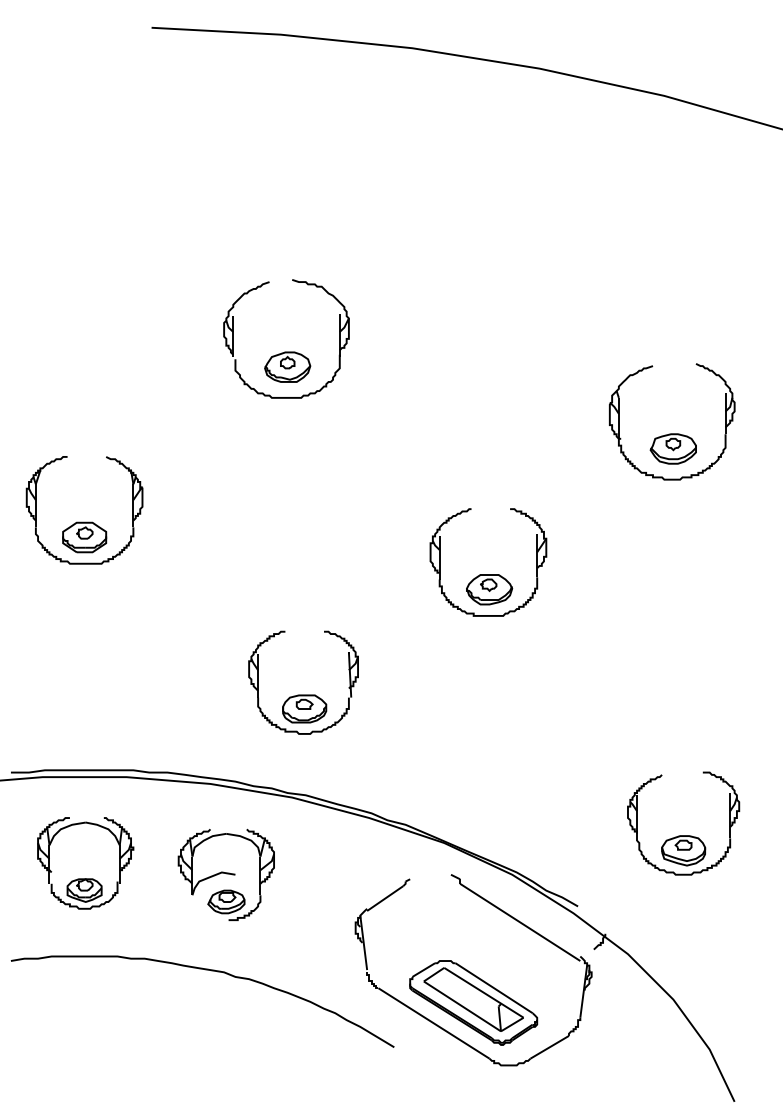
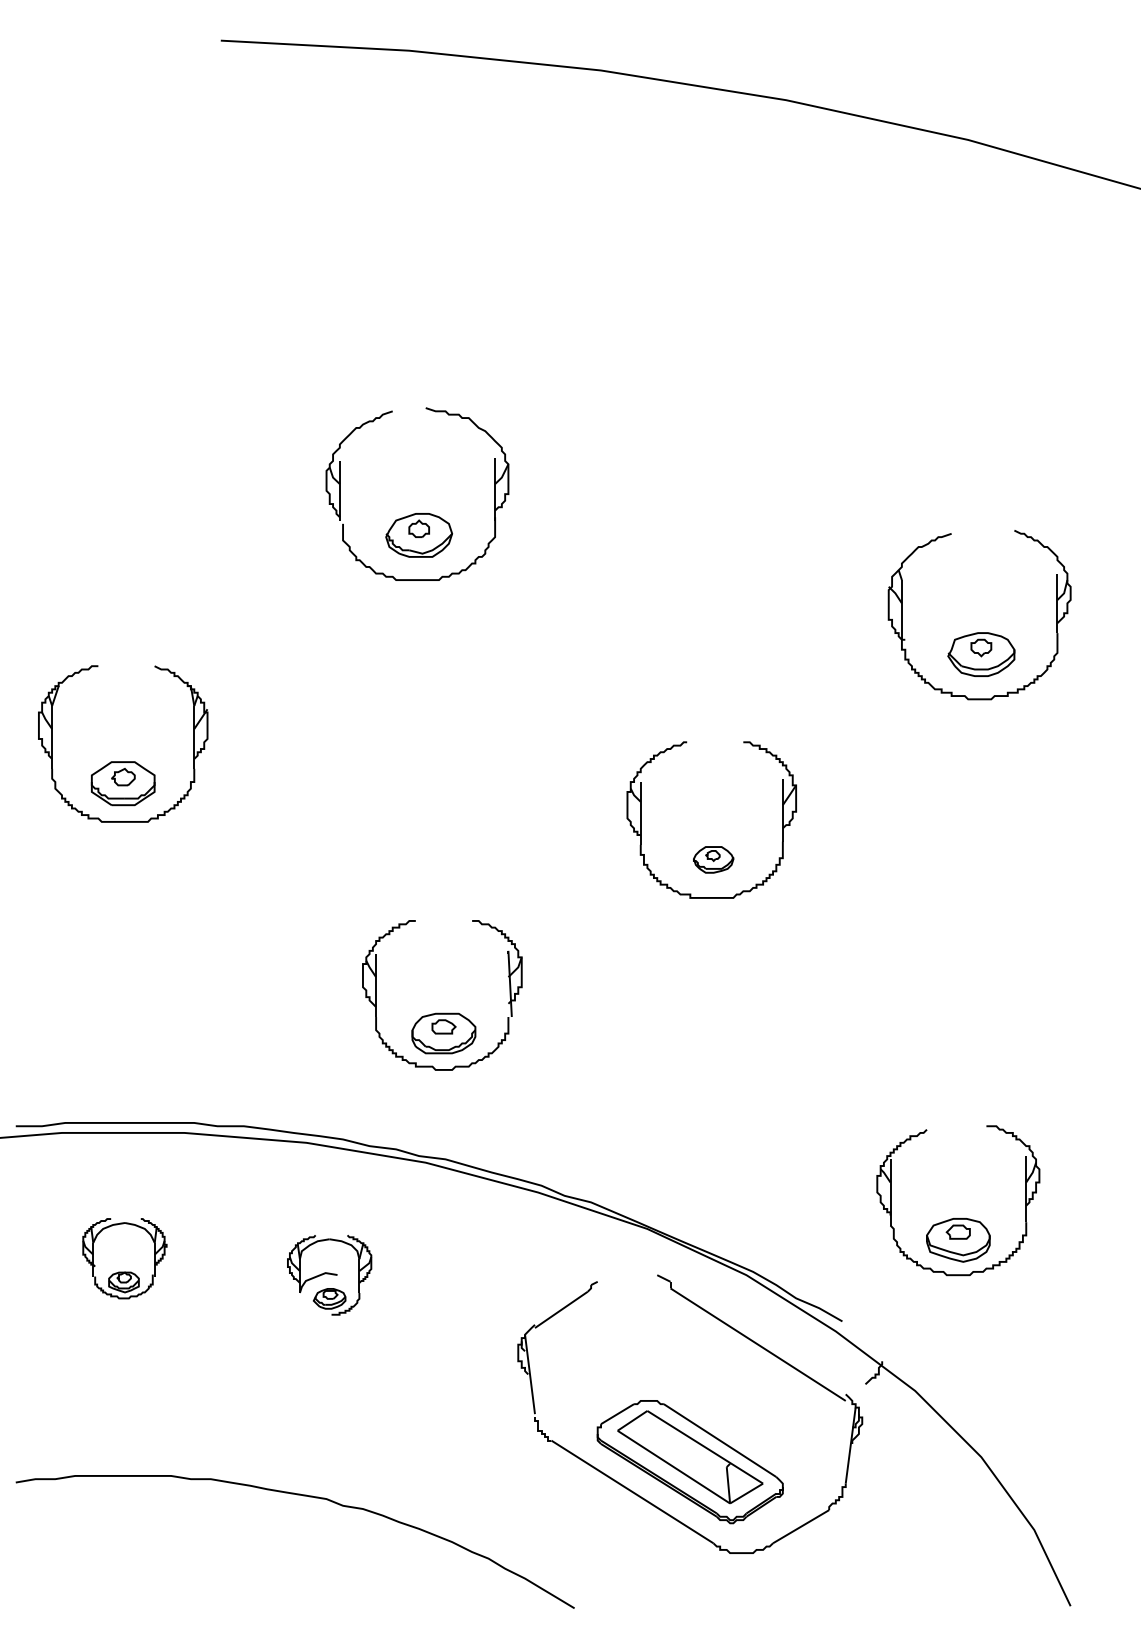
part: (489, 589) -> (713, 859), size x0.6
part: (683, 835) -> (958, 1217), moved
part: (85, 863) -> (124, 1258), size x0.6
part: (225, 874) -> (328, 1274), size x0.6
curve: (205, 970) -> (299, 1496), moved

